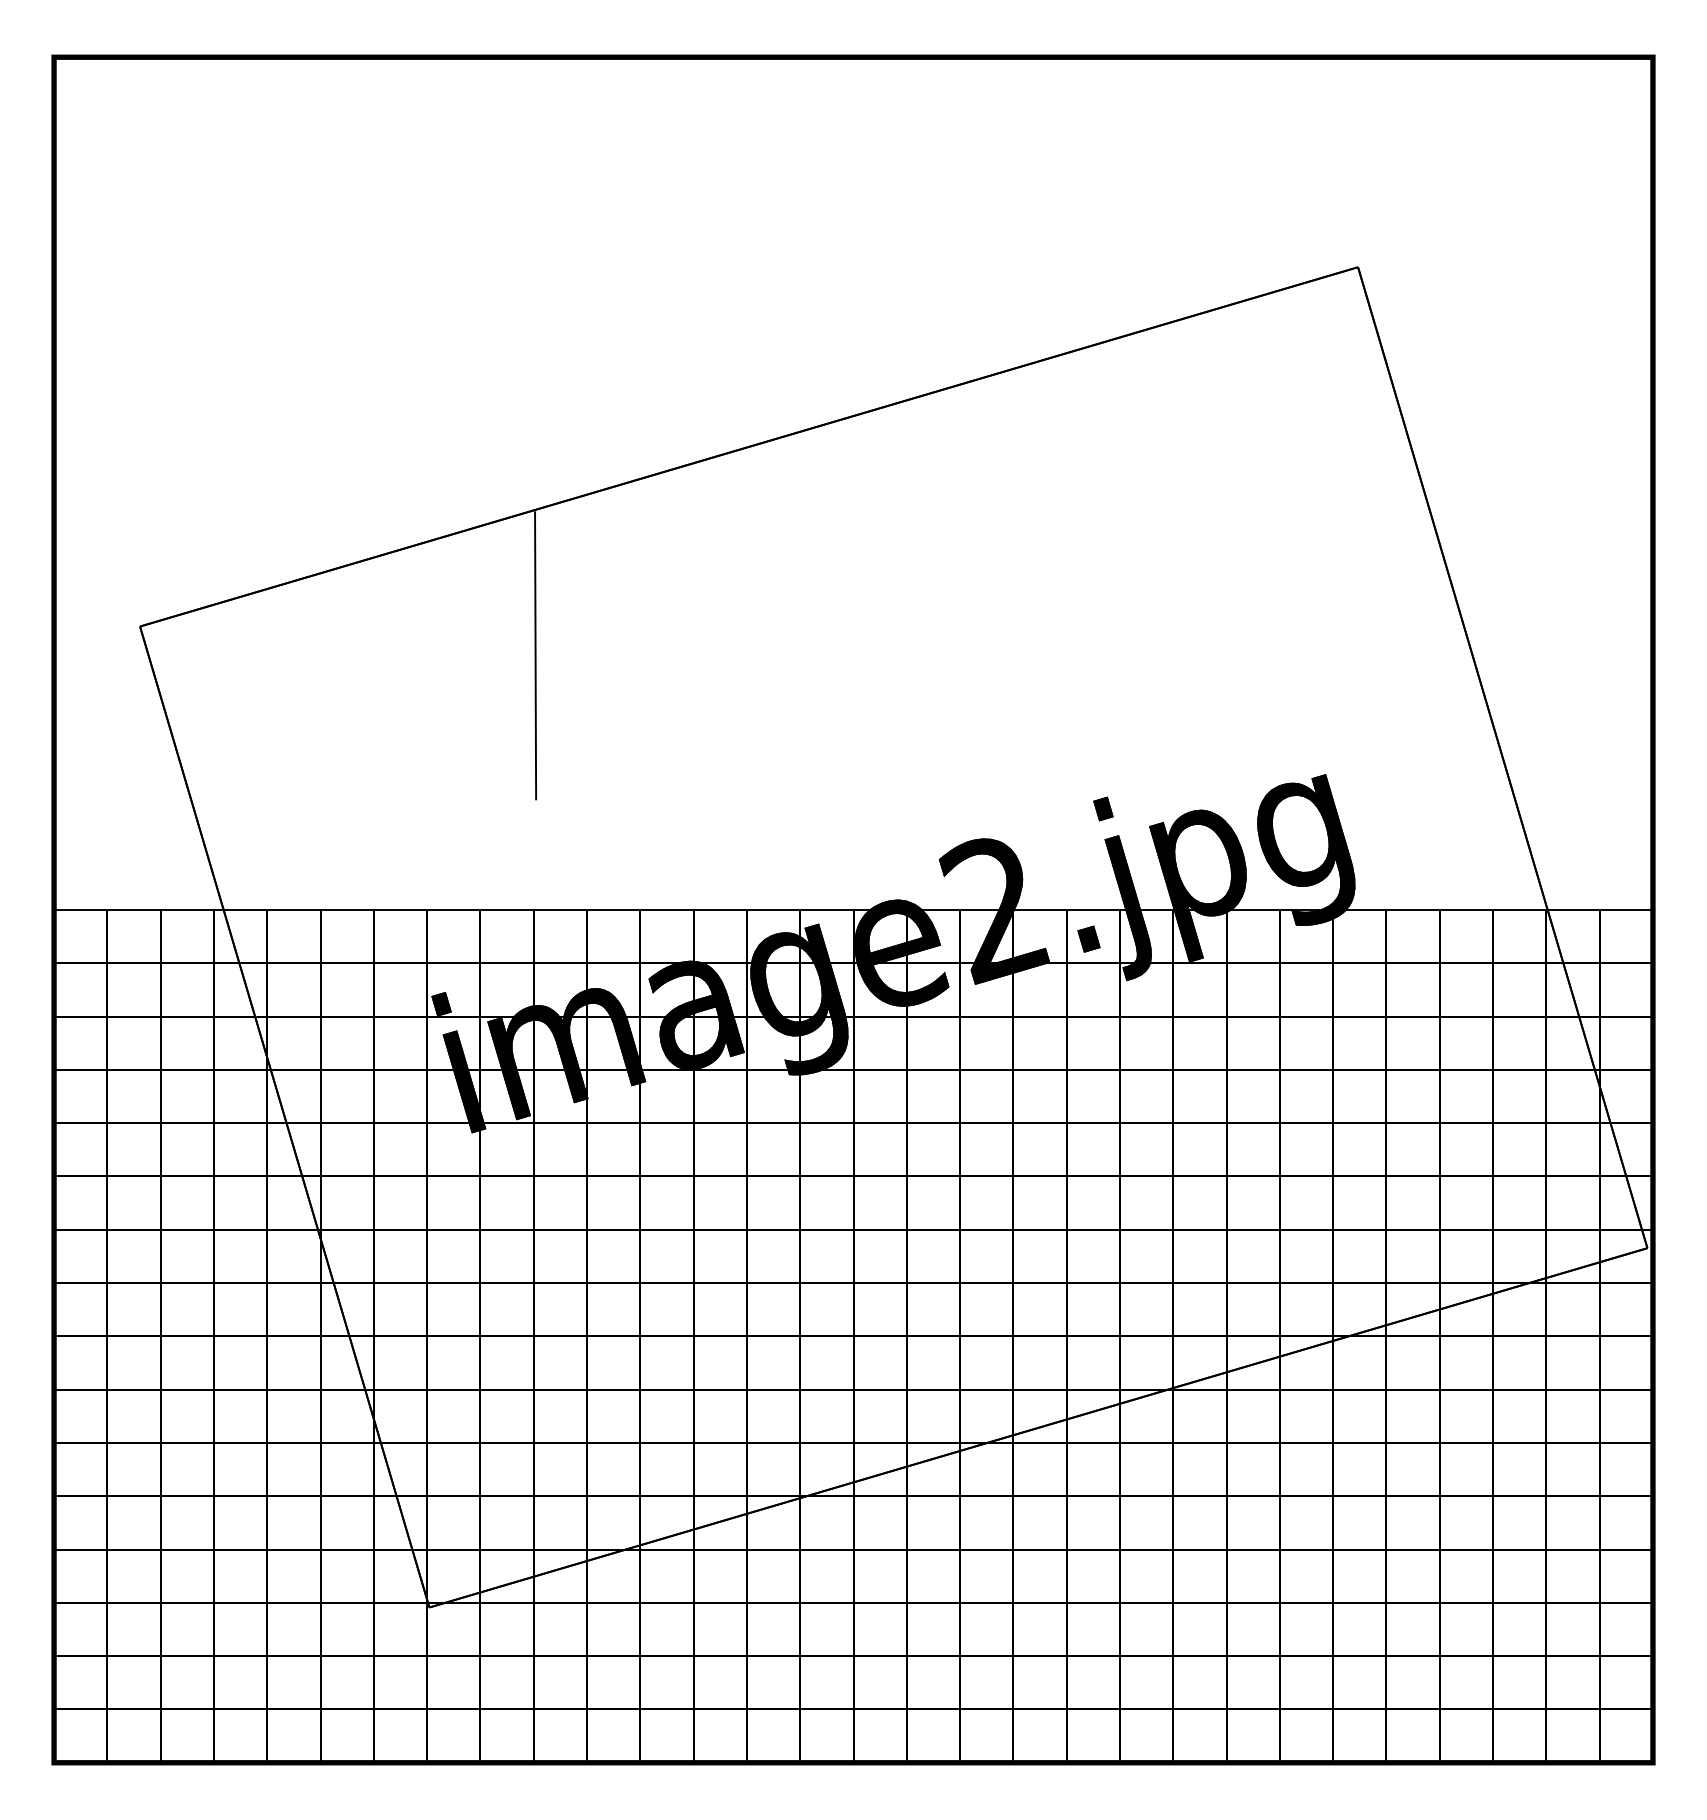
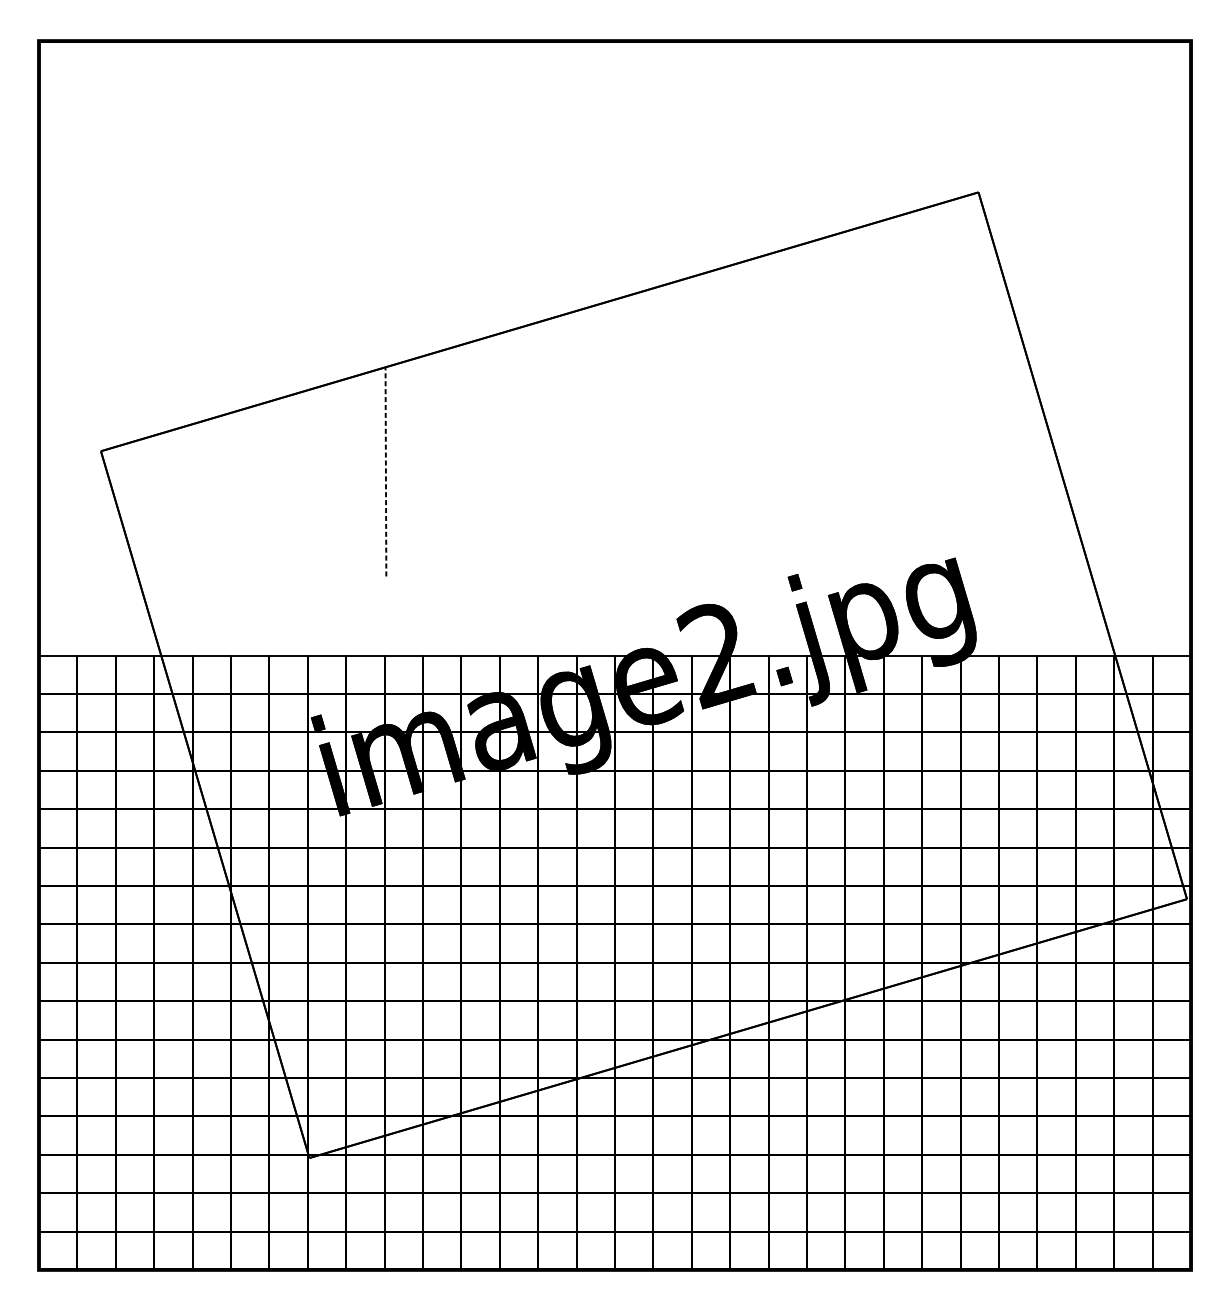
line: (535, 655) -> (385, 472), solid -> dashed

